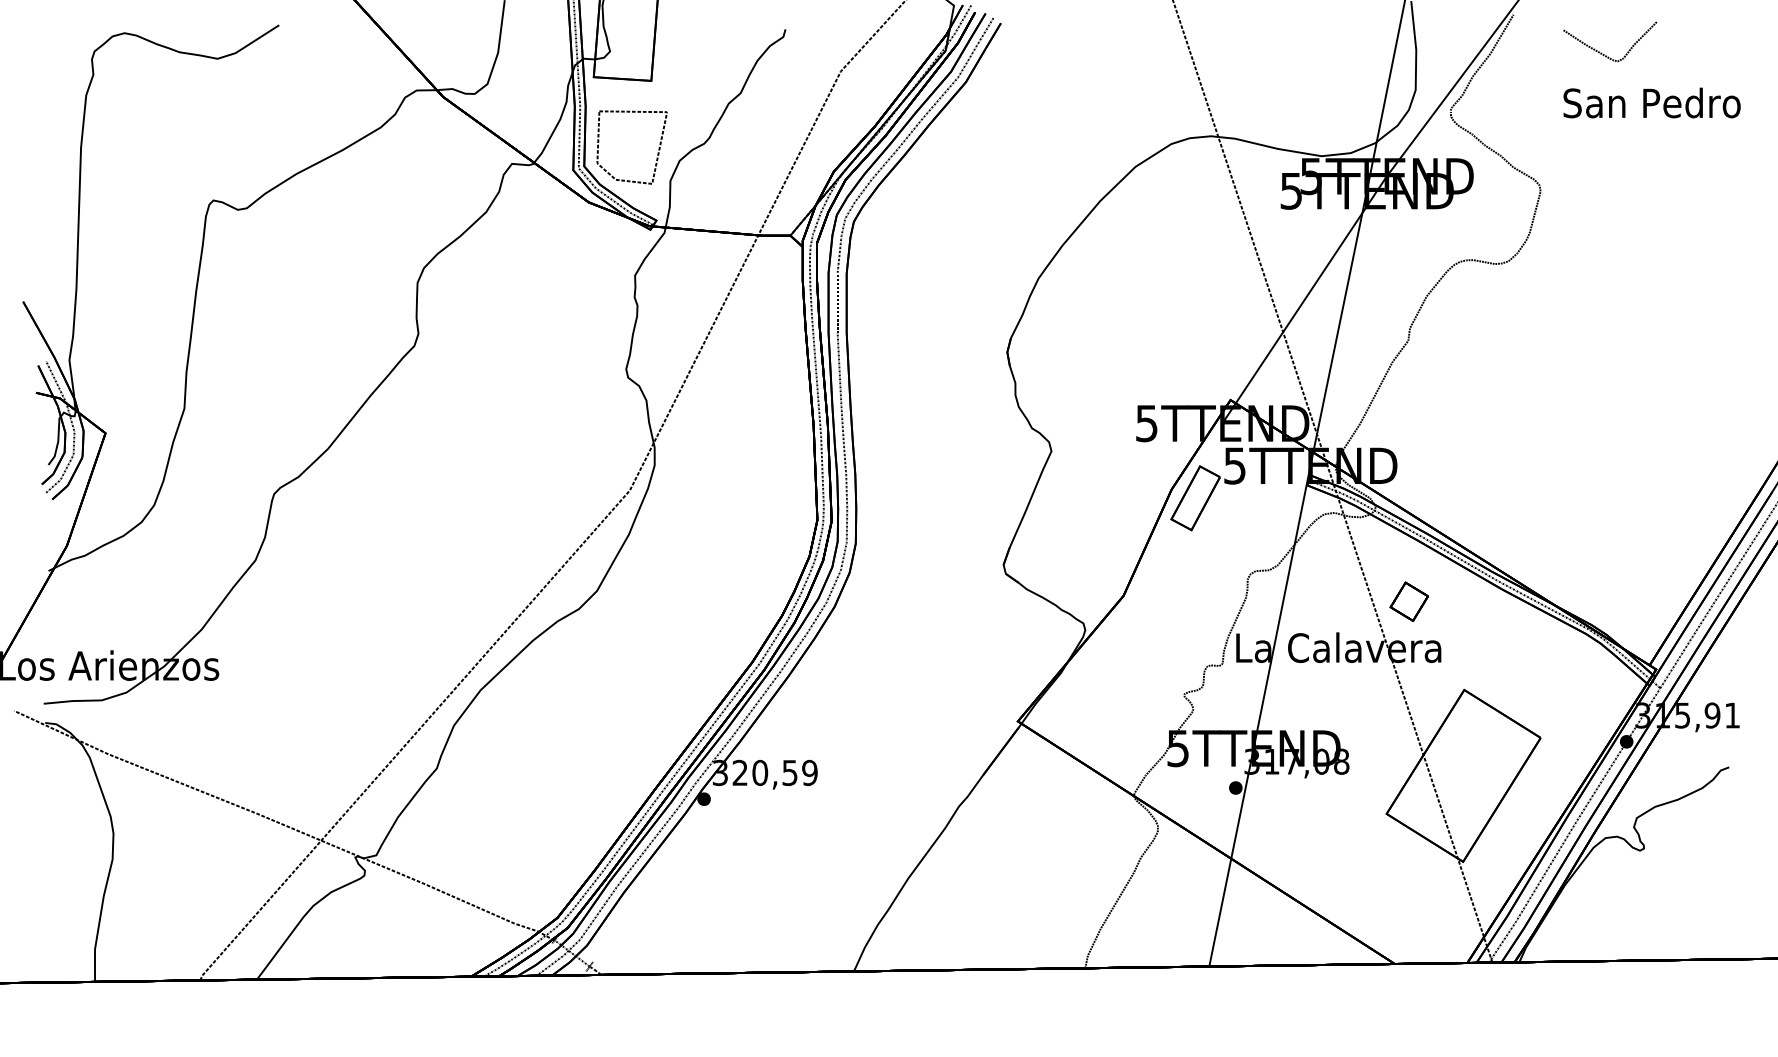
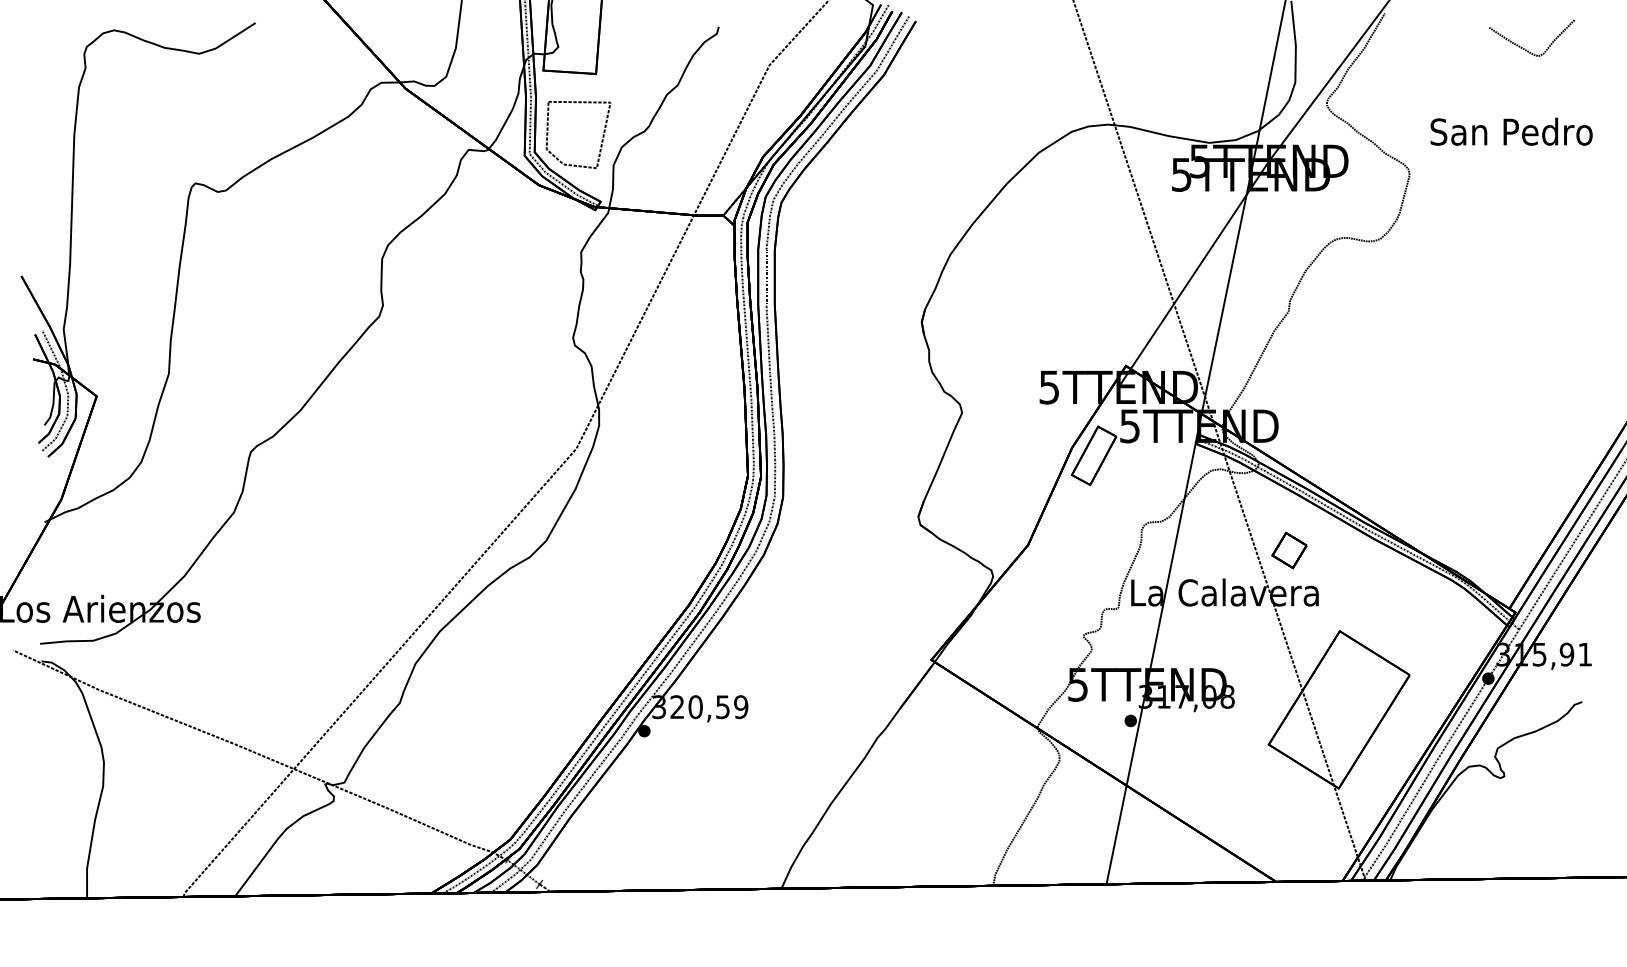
curve: (1601, 52) -> (1523, 48), moved
text: (1651, 102) -> (1511, 131), moved

